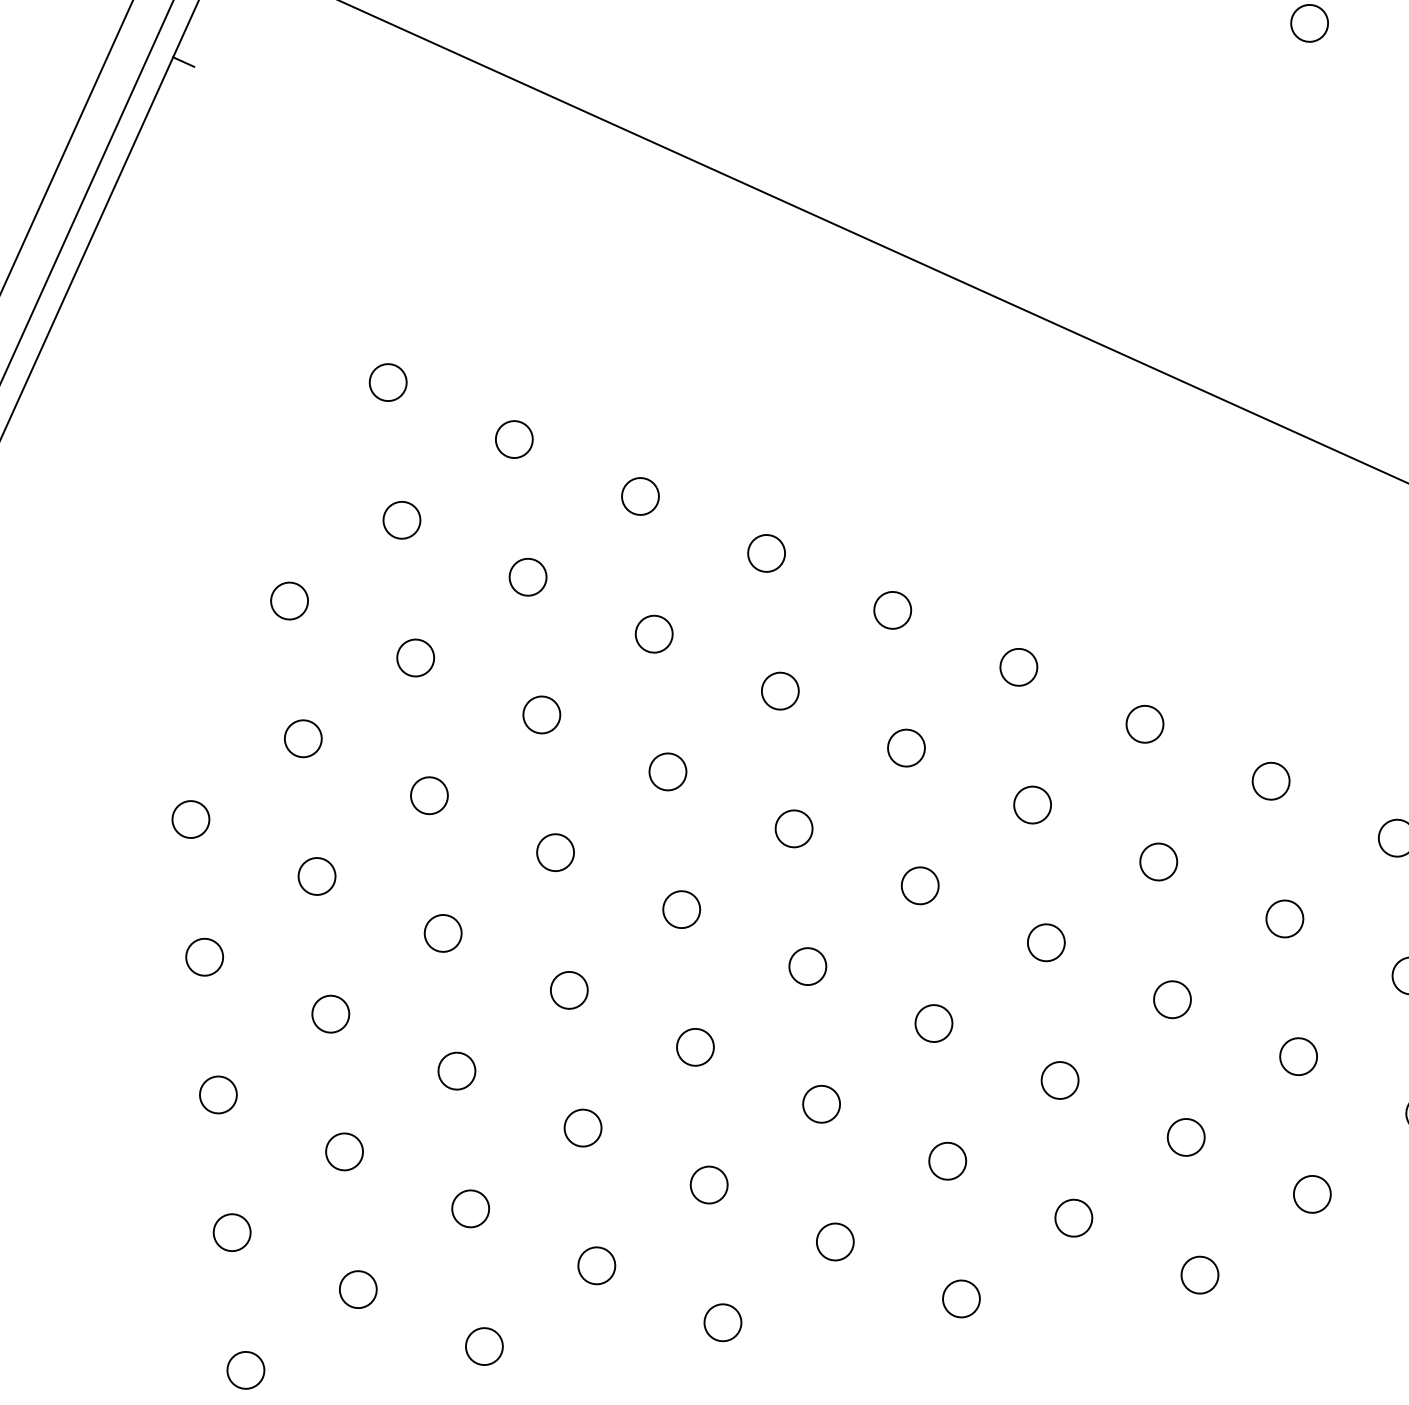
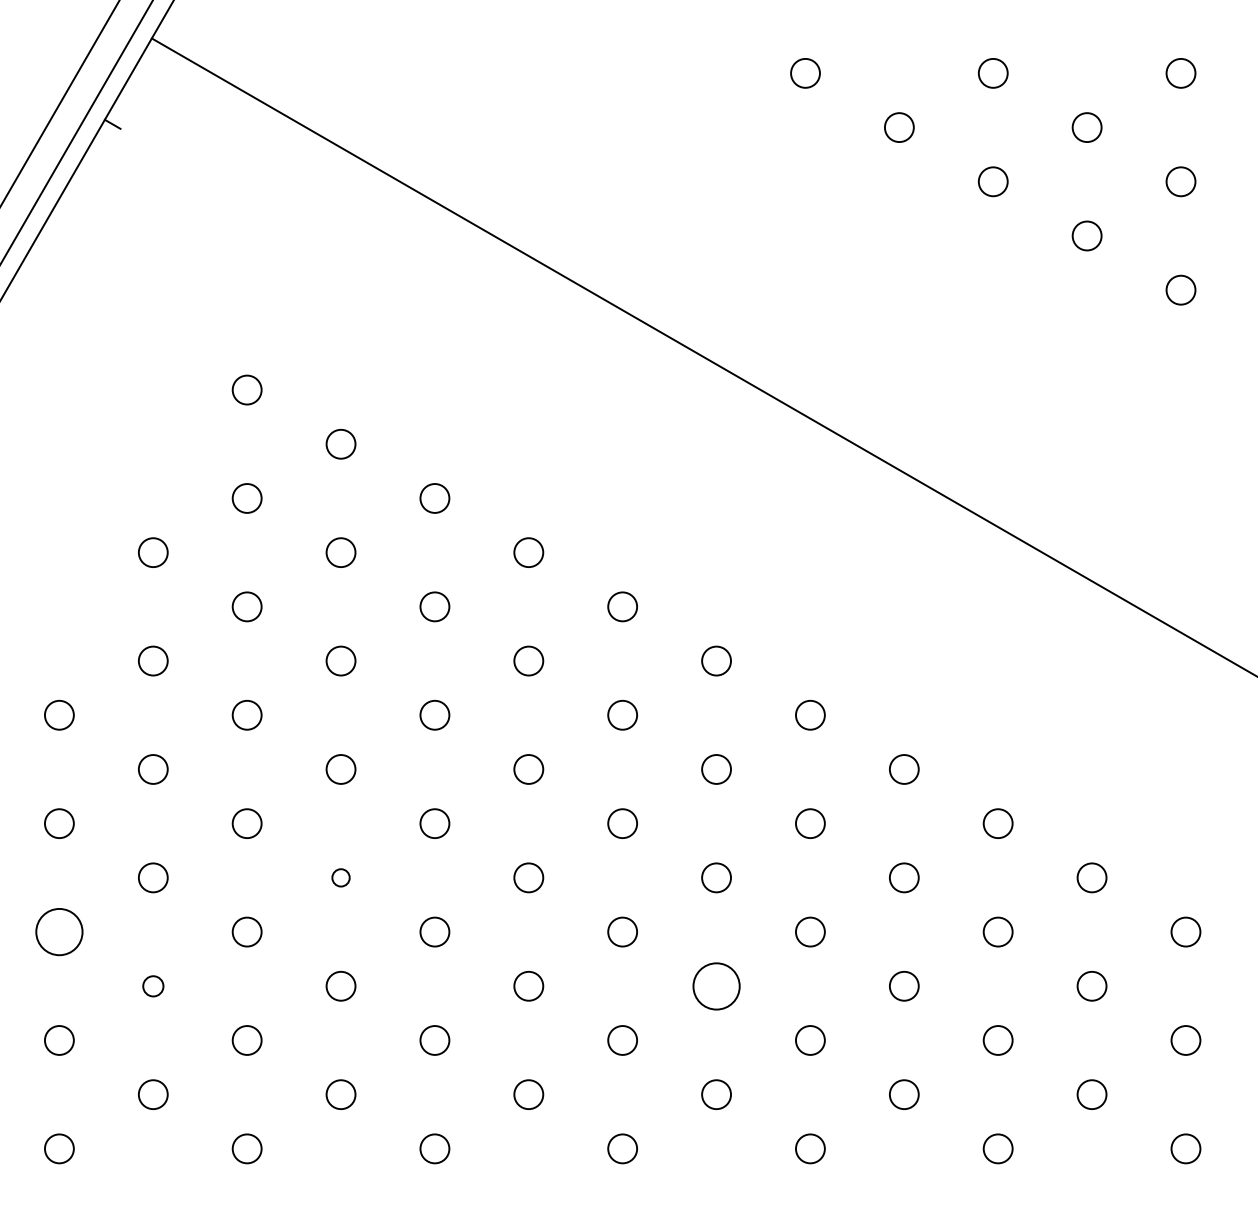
circle: (568, 989) -> (340, 877), size x0.6
circle: (1059, 1079) -> (716, 985), size x1.6
circle: (217, 1094) -> (58, 931), size x1.6
circle: (344, 1152) -> (153, 986), size x0.7

